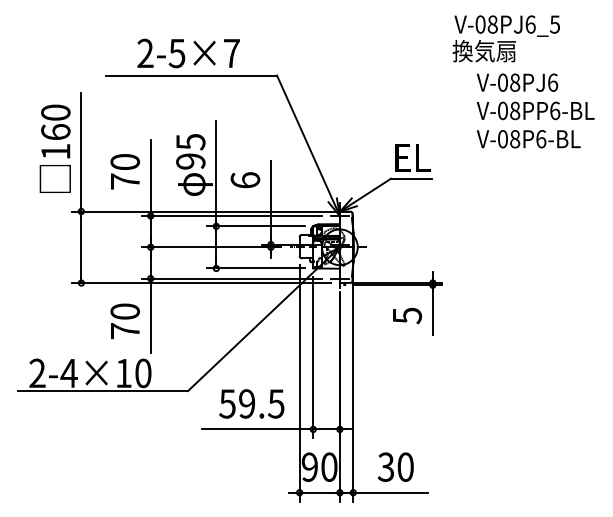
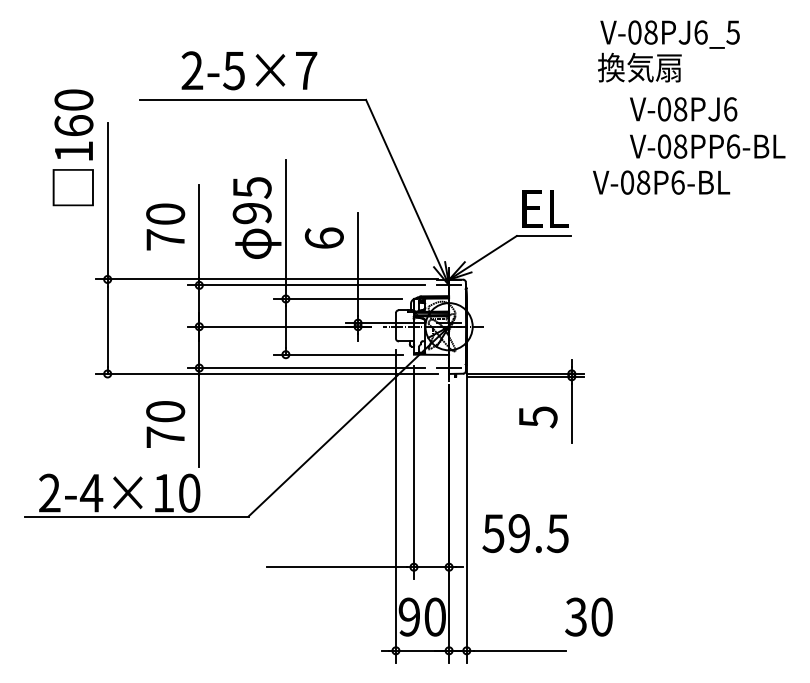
text: (528, 139) -> (661, 183), moved
text: (54, 148) -> (72, 147), moved
text: (251, 403) -> (525, 532), moved
text: (395, 466) -> (588, 616), moved

